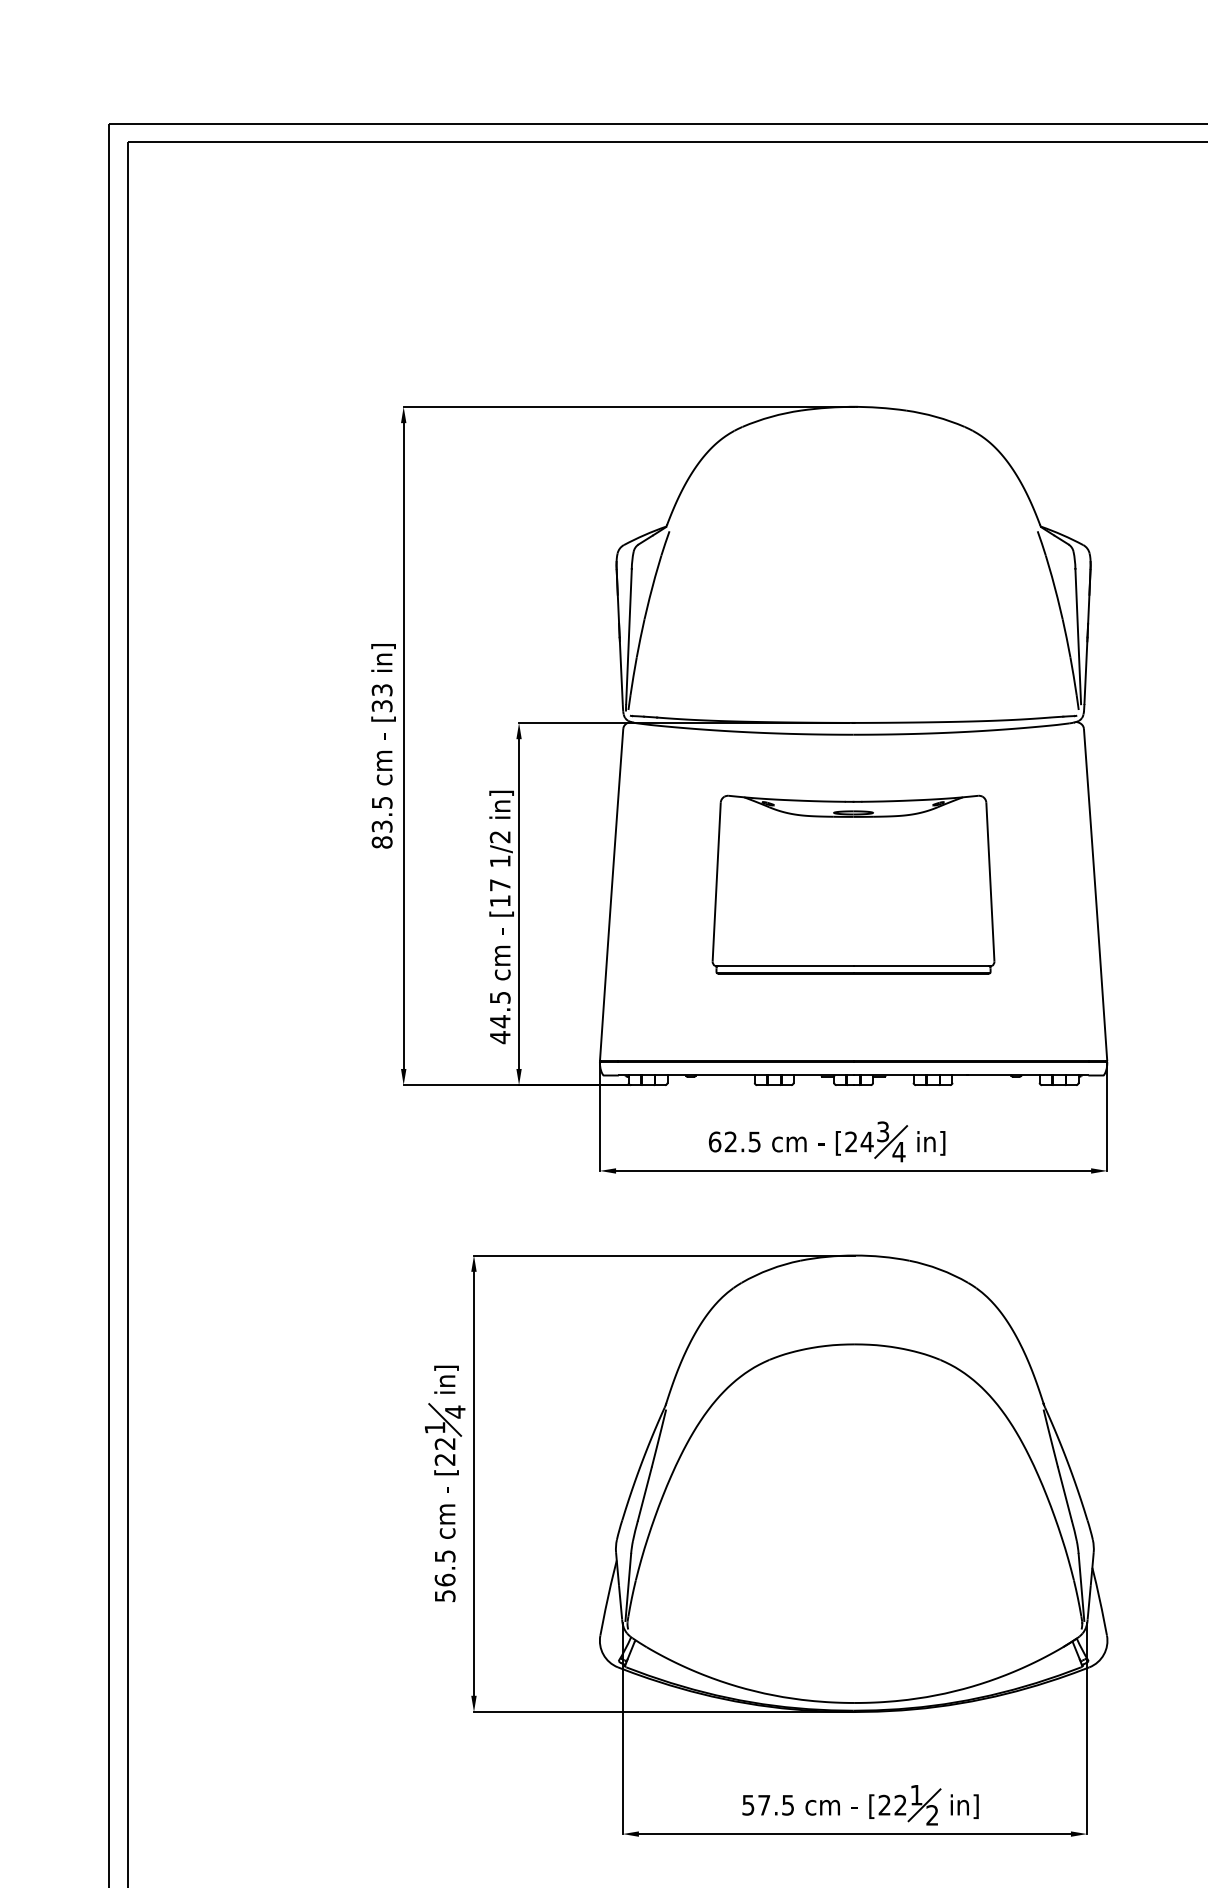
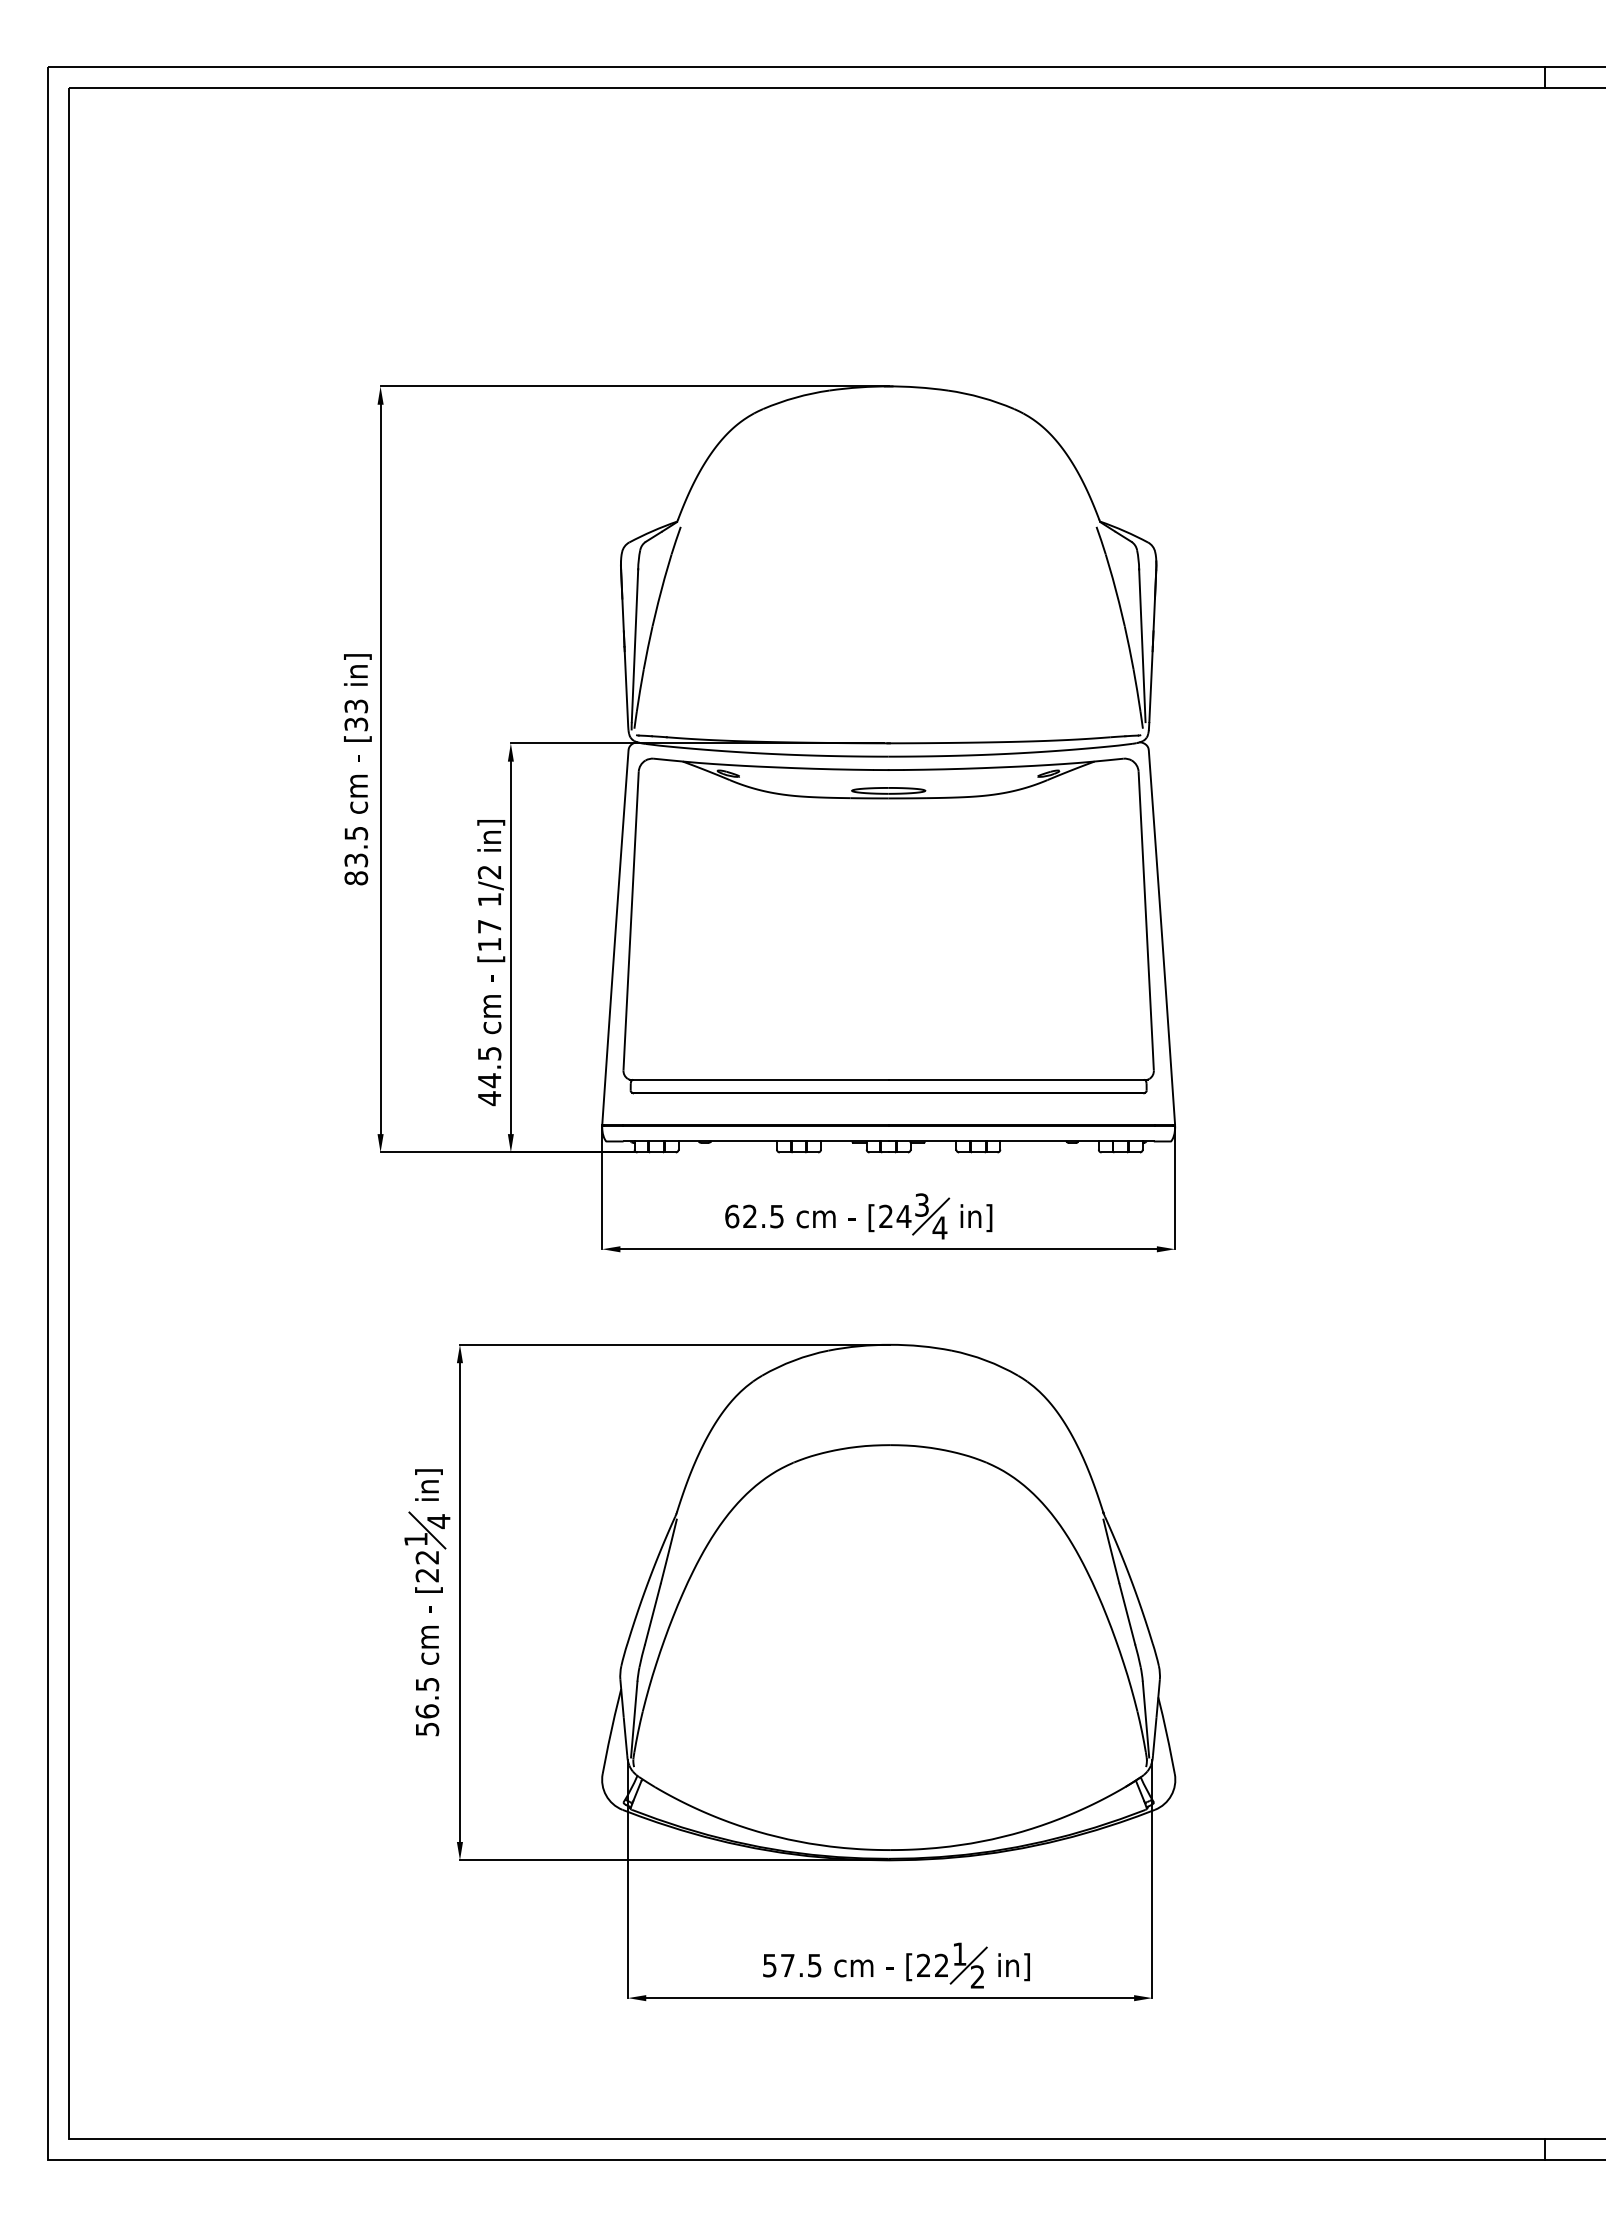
part: (853, 884) -> (888, 925), size x1.67

